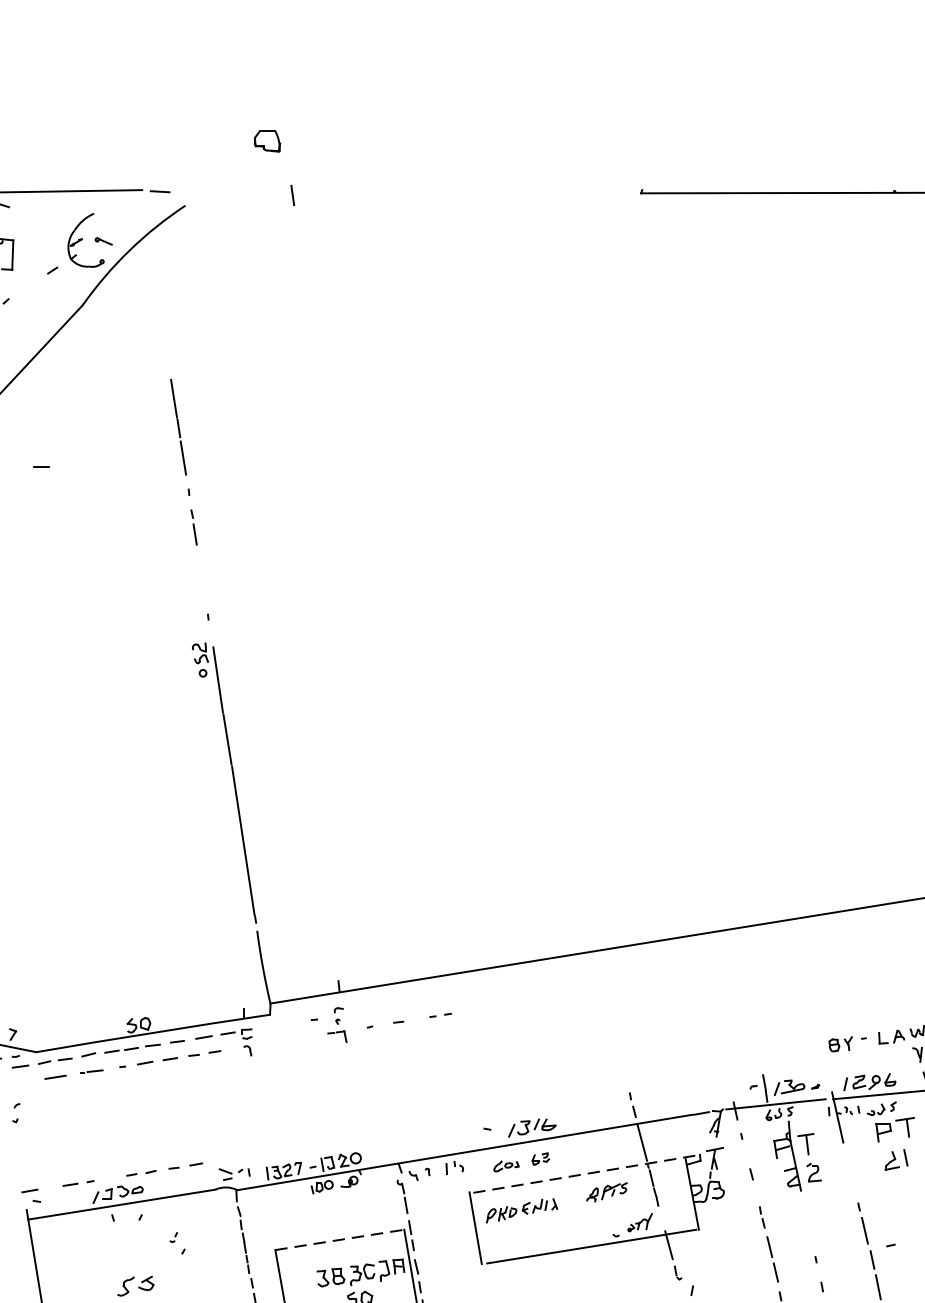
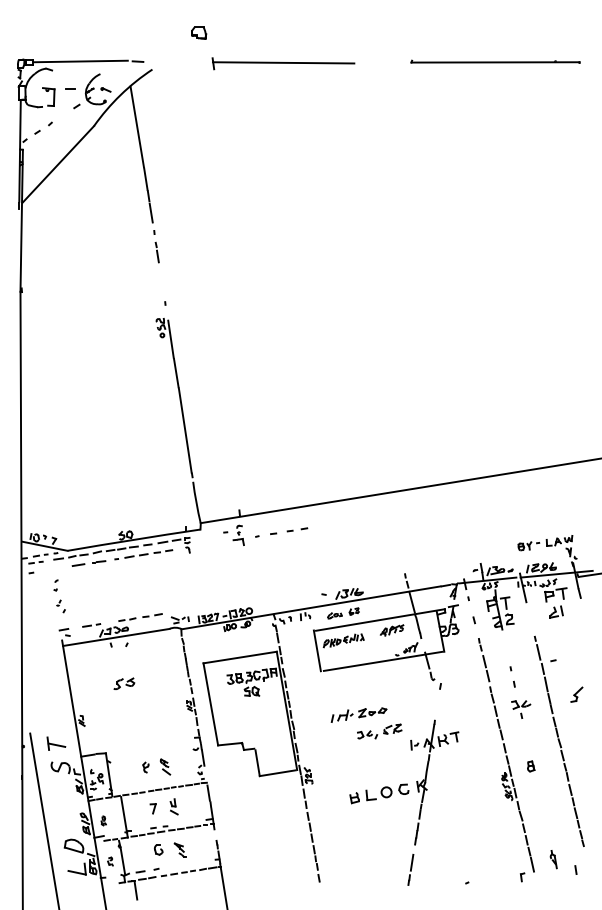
line: (416, 193) -> (283, 62), added
line: (157, 305) -> (136, 126), added
line: (41, 465) -> (70, 88), moved
part: (440, 1014) -> (297, 529), size x1.67
line: (586, 1172) -> (380, 619), dashed -> solid
line: (340, 1239) -> (240, 657), dashed -> solid
part: (176, 1243) -> (60, 606), moved

